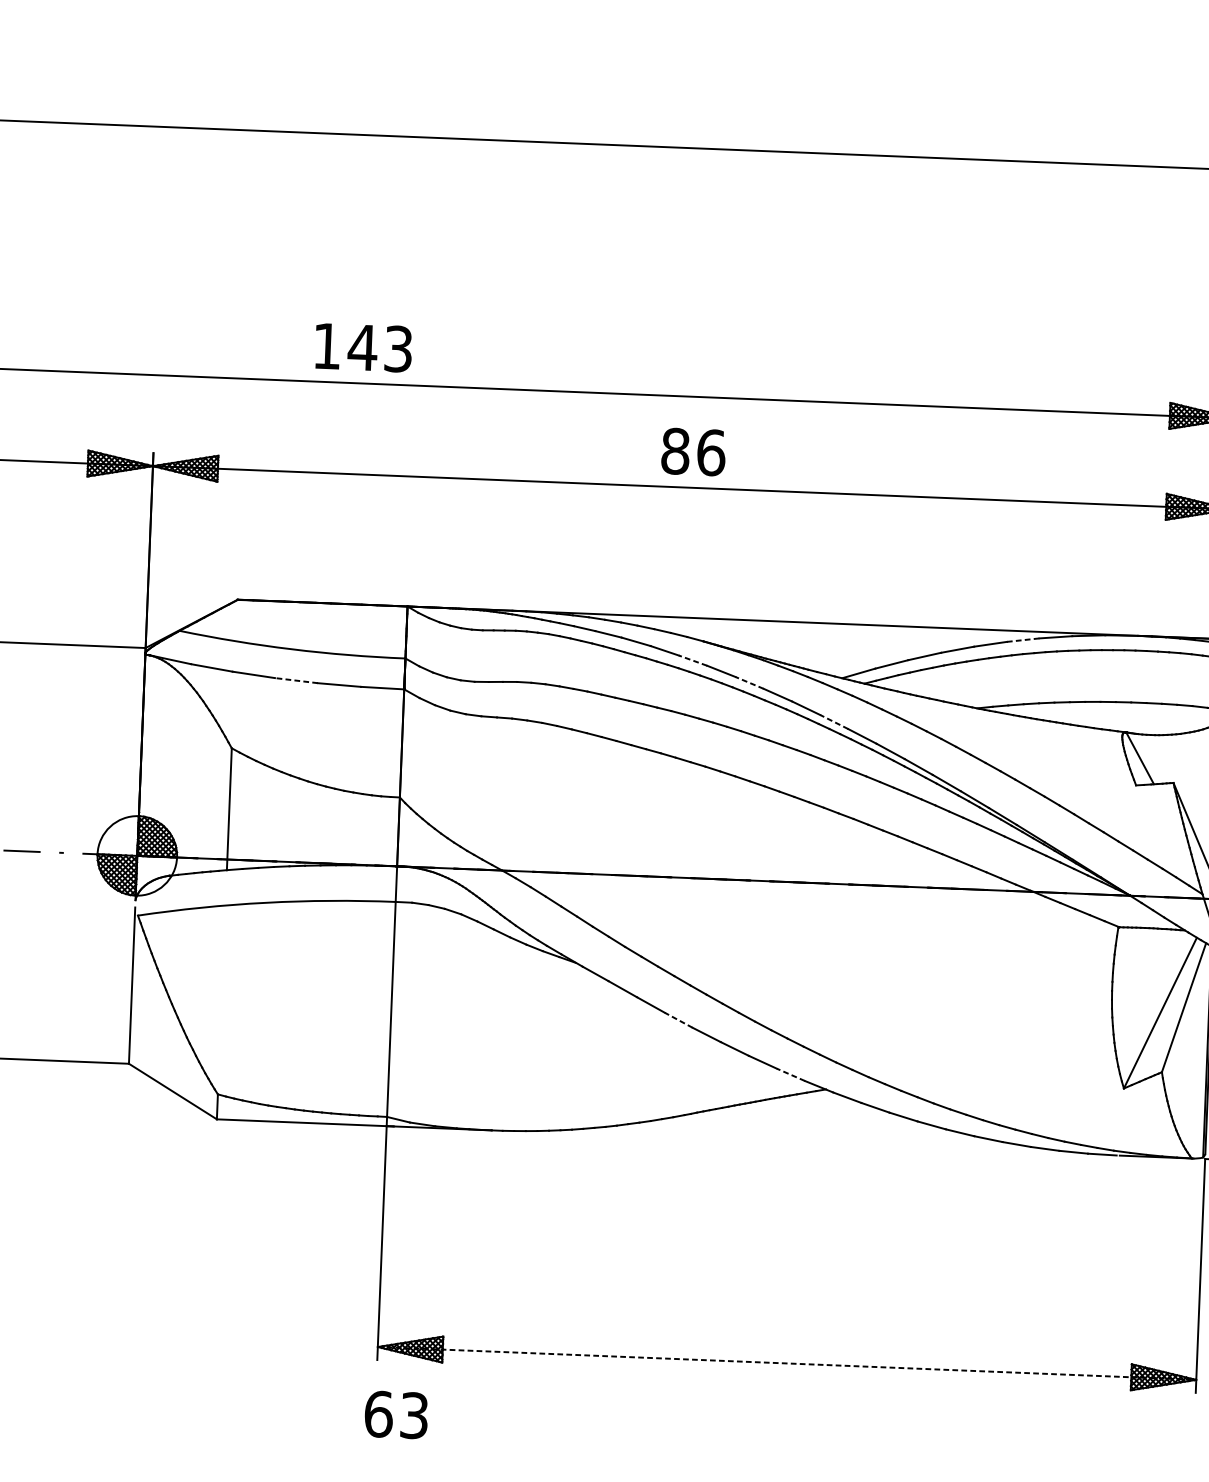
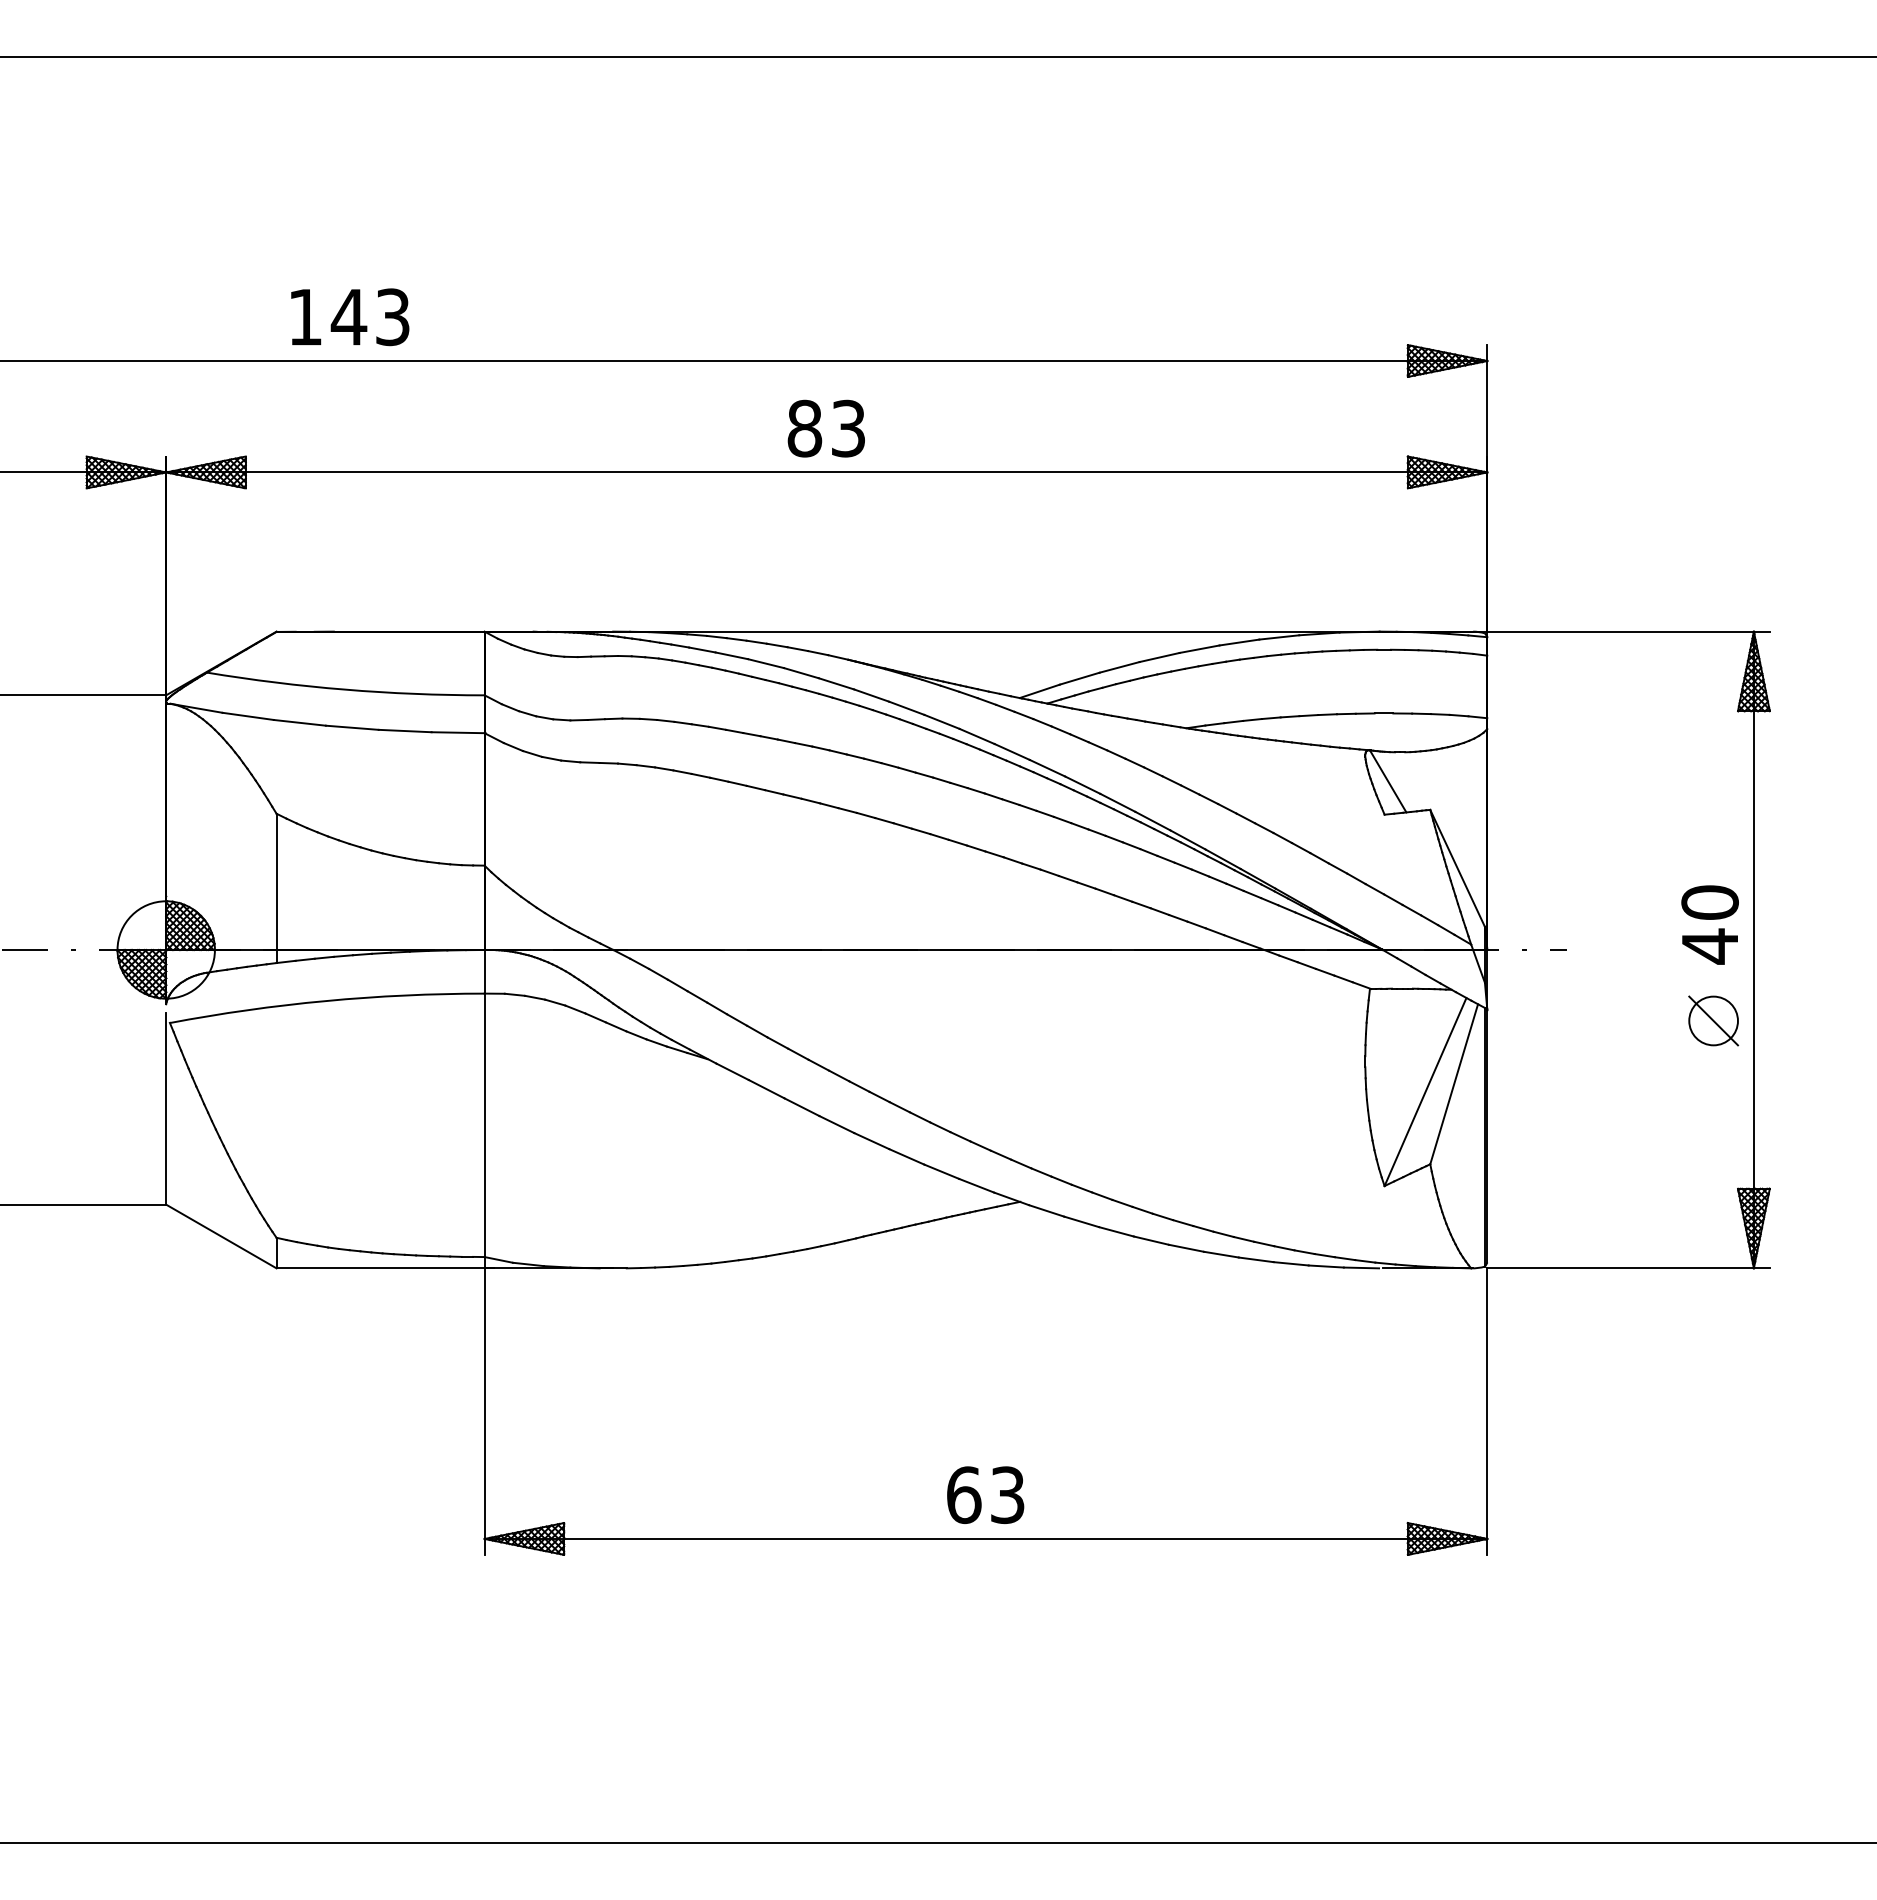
text: (363, 347) -> (350, 317), moved
text: (711, 452) -> (848, 428), 86 -> 83
line: (1023, 640) -> (1239, 642), dashed -> solid
line: (692, 660) -> (835, 683), dashed -> solid
line: (296, 680) -> (352, 727), dashed -> solid
line: (749, 683) -> (906, 708), dashed -> solid
line: (833, 721) -> (1011, 751), dashed -> solid
line: (678, 1020) -> (836, 1124), dashed -> solid
line: (790, 1074) -> (976, 1185), dashed -> solid
line: (787, 1363) -> (986, 1538), dashed -> solid
text: (396, 1414) -> (985, 1494), moved

